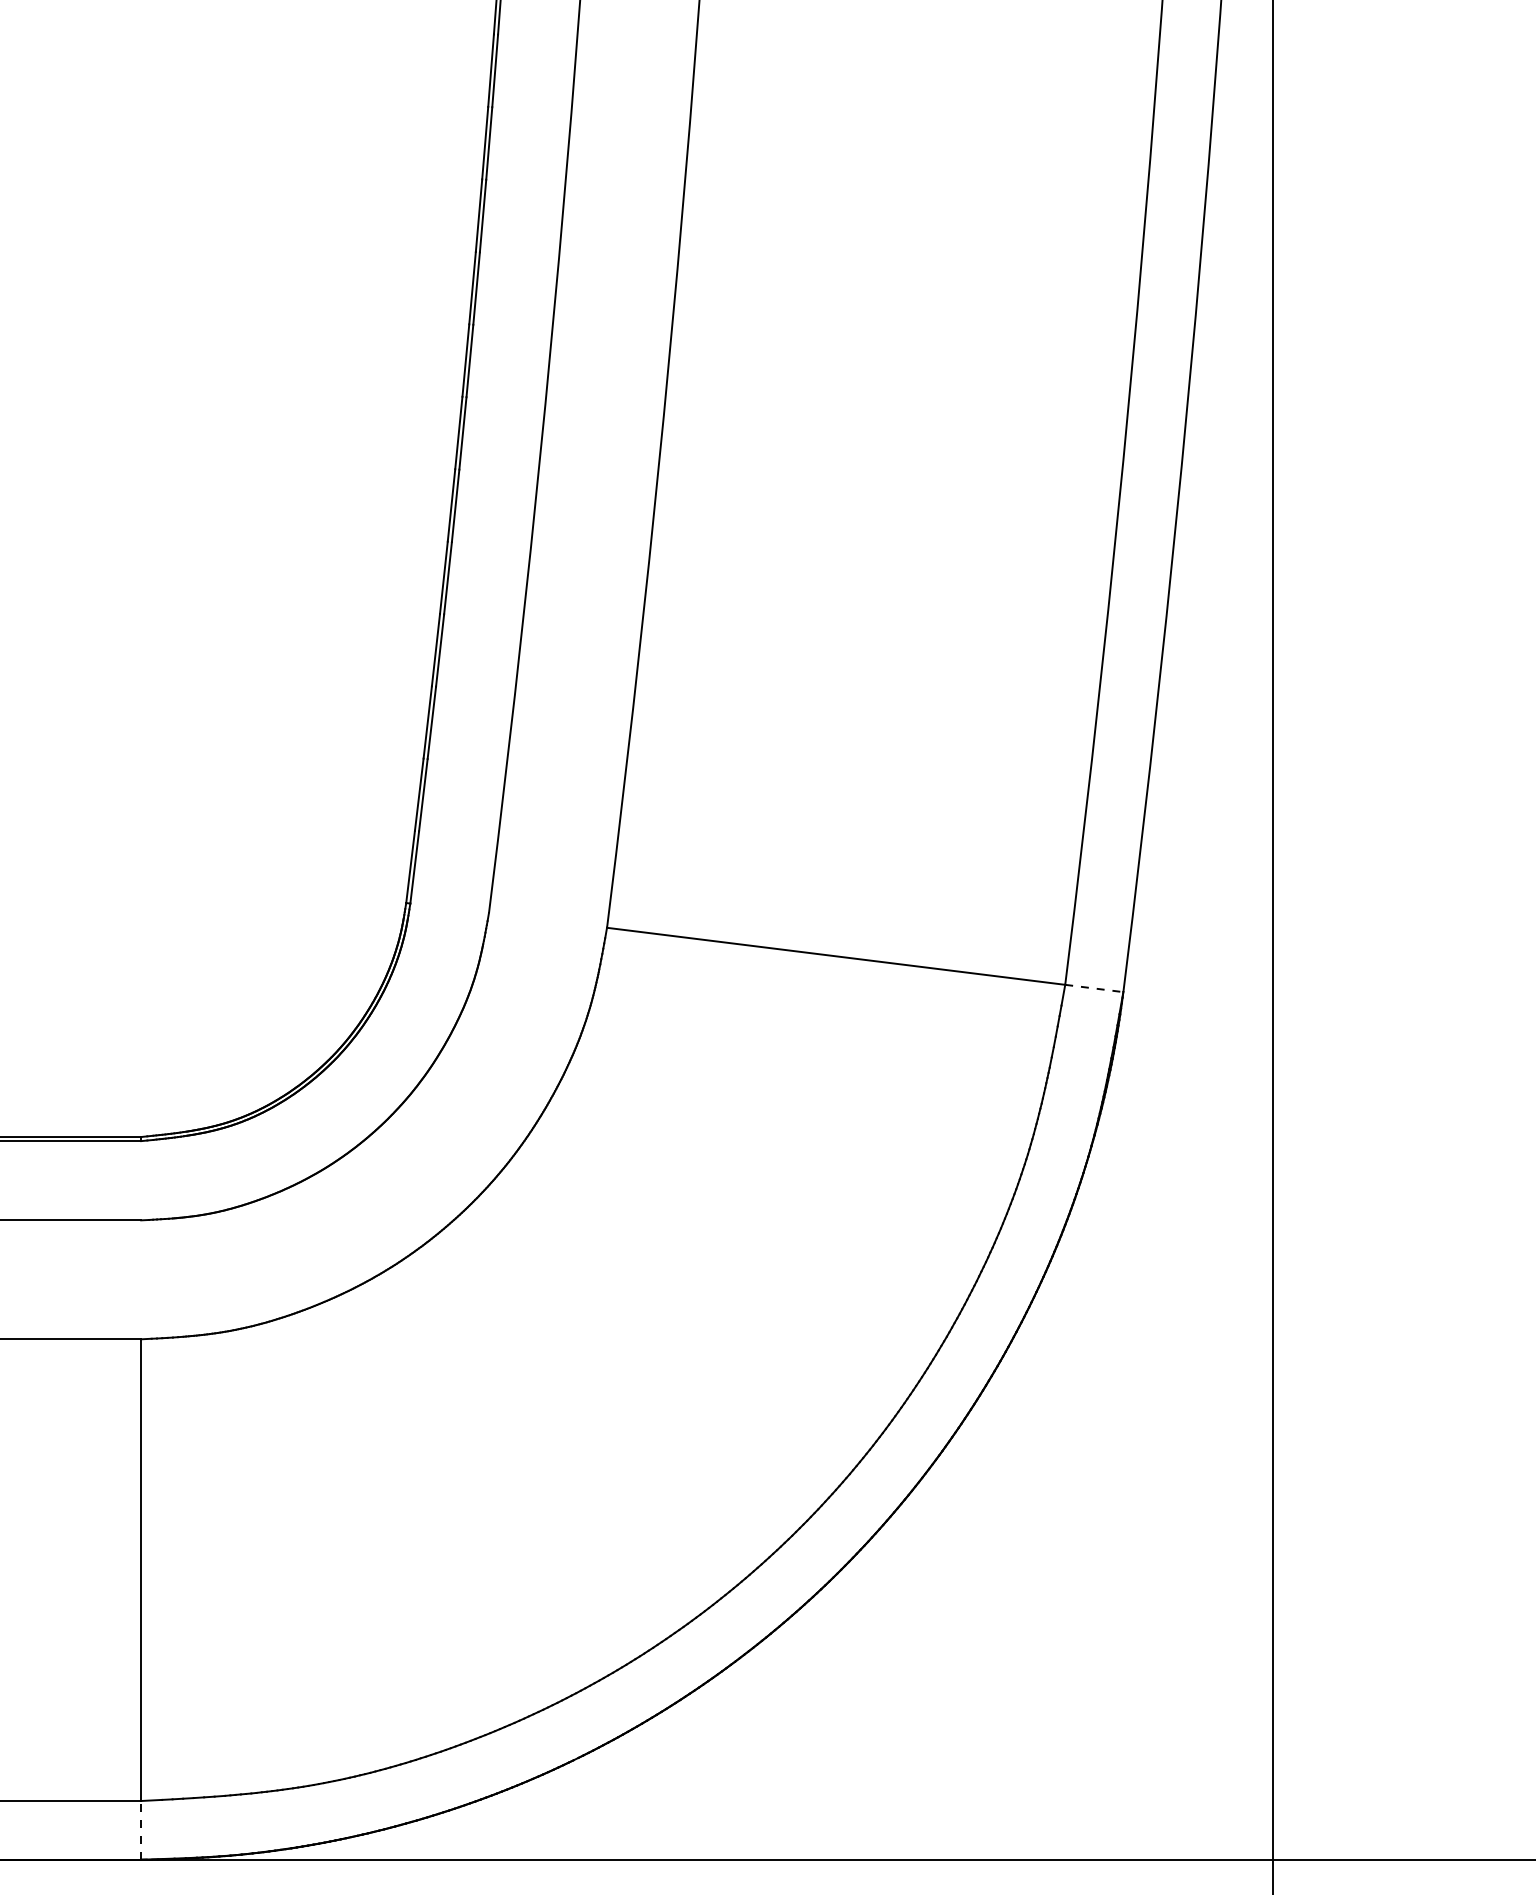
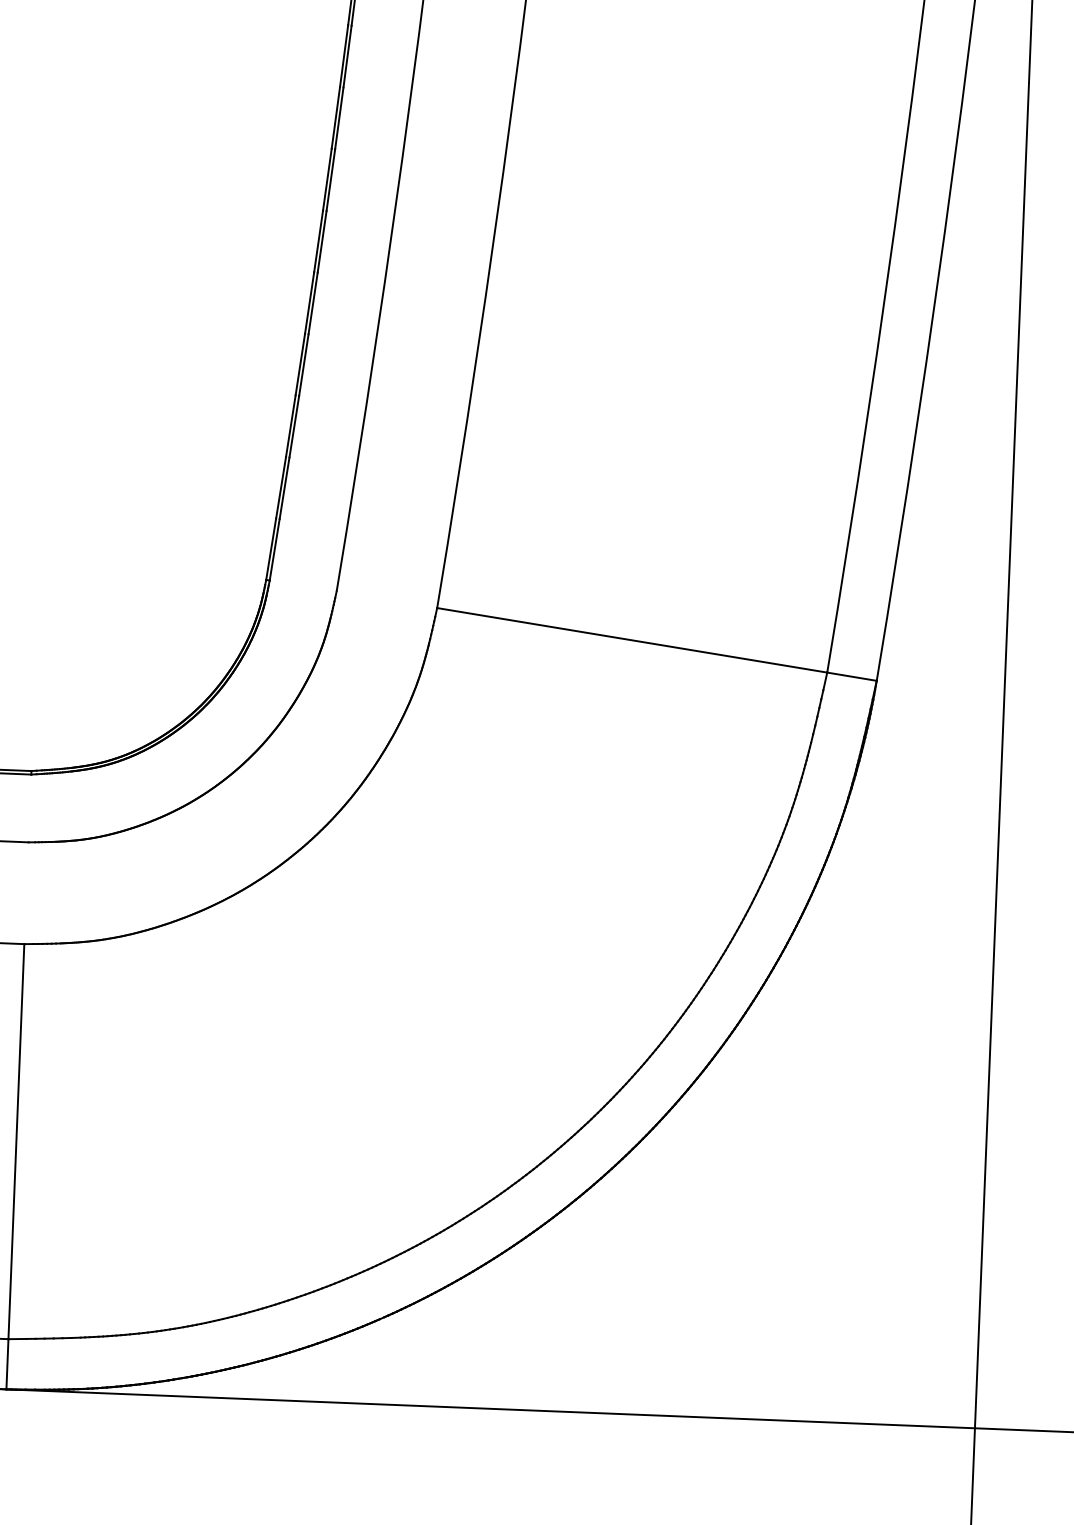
line: (1094, 988) -> (852, 676), dashed -> solid
line: (141, 1829) -> (7, 1363), dashed -> solid

